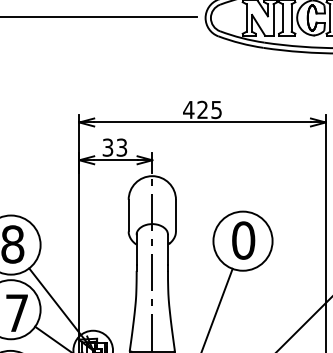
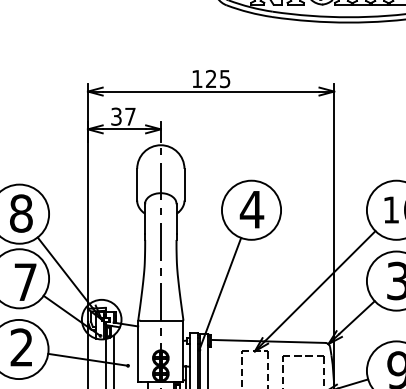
text: (188, 109) -> (197, 78), 425 -> 125
text: (121, 147) -> (130, 116), 33 -> 37
text: (242, 240) -> (251, 209), 0 -> 4

